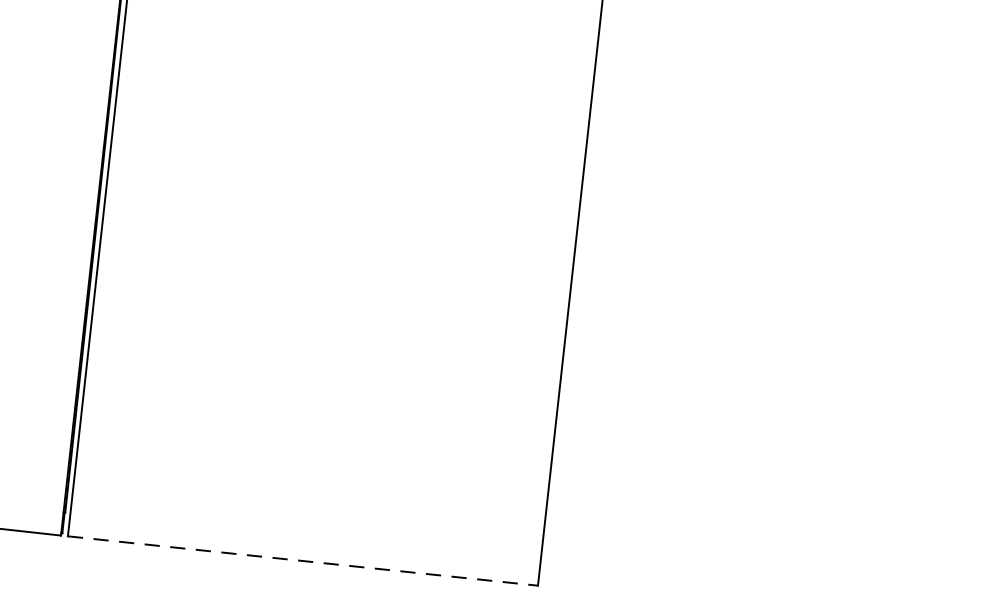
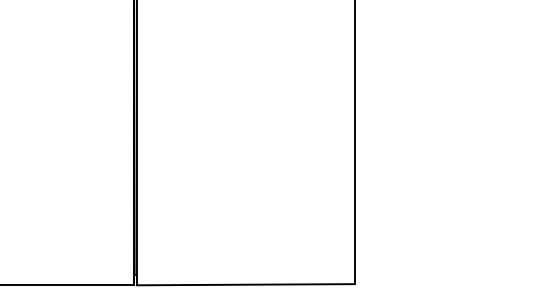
line: (302, 560) -> (245, 284), dashed -> solid

